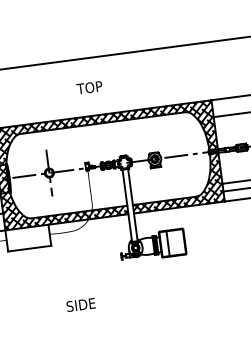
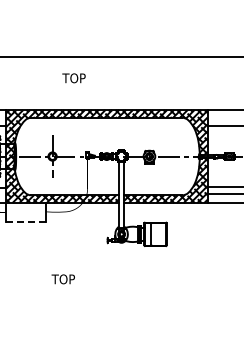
text: (89, 88) -> (73, 78), moved
line: (29, 248) -> (25, 222), solid -> dashed
text: (79, 305) -> (64, 279), SIDE -> TOP

